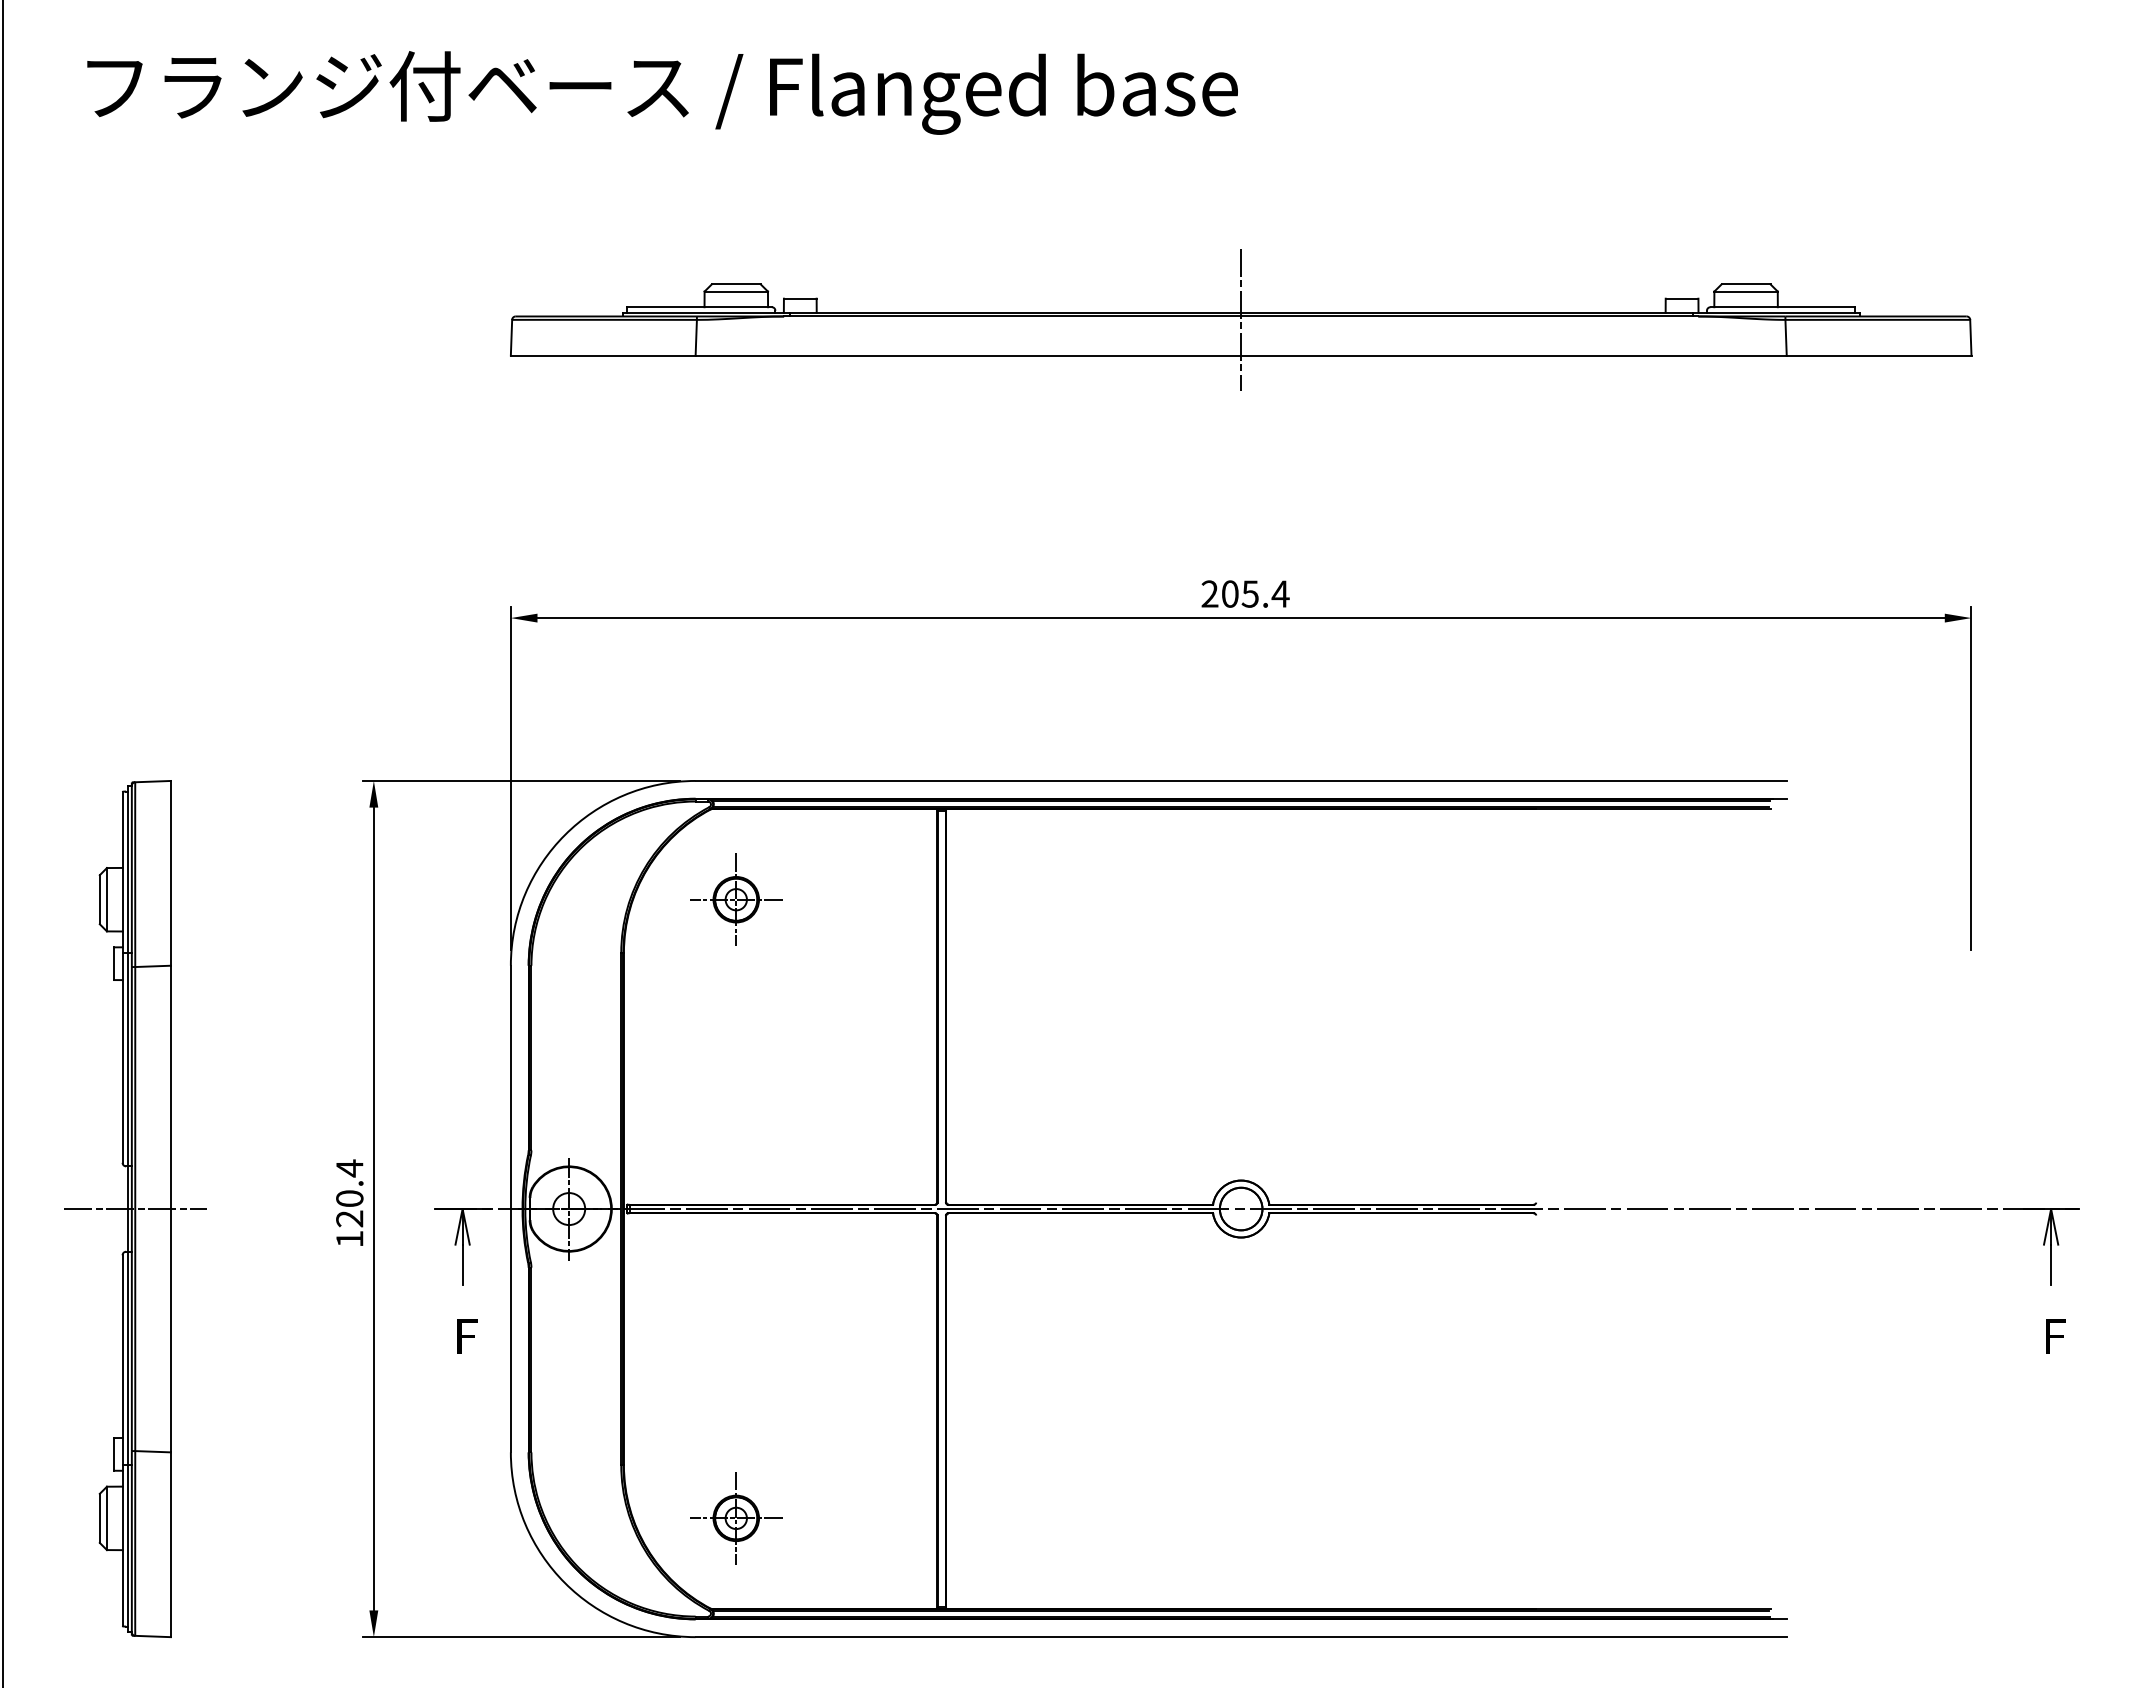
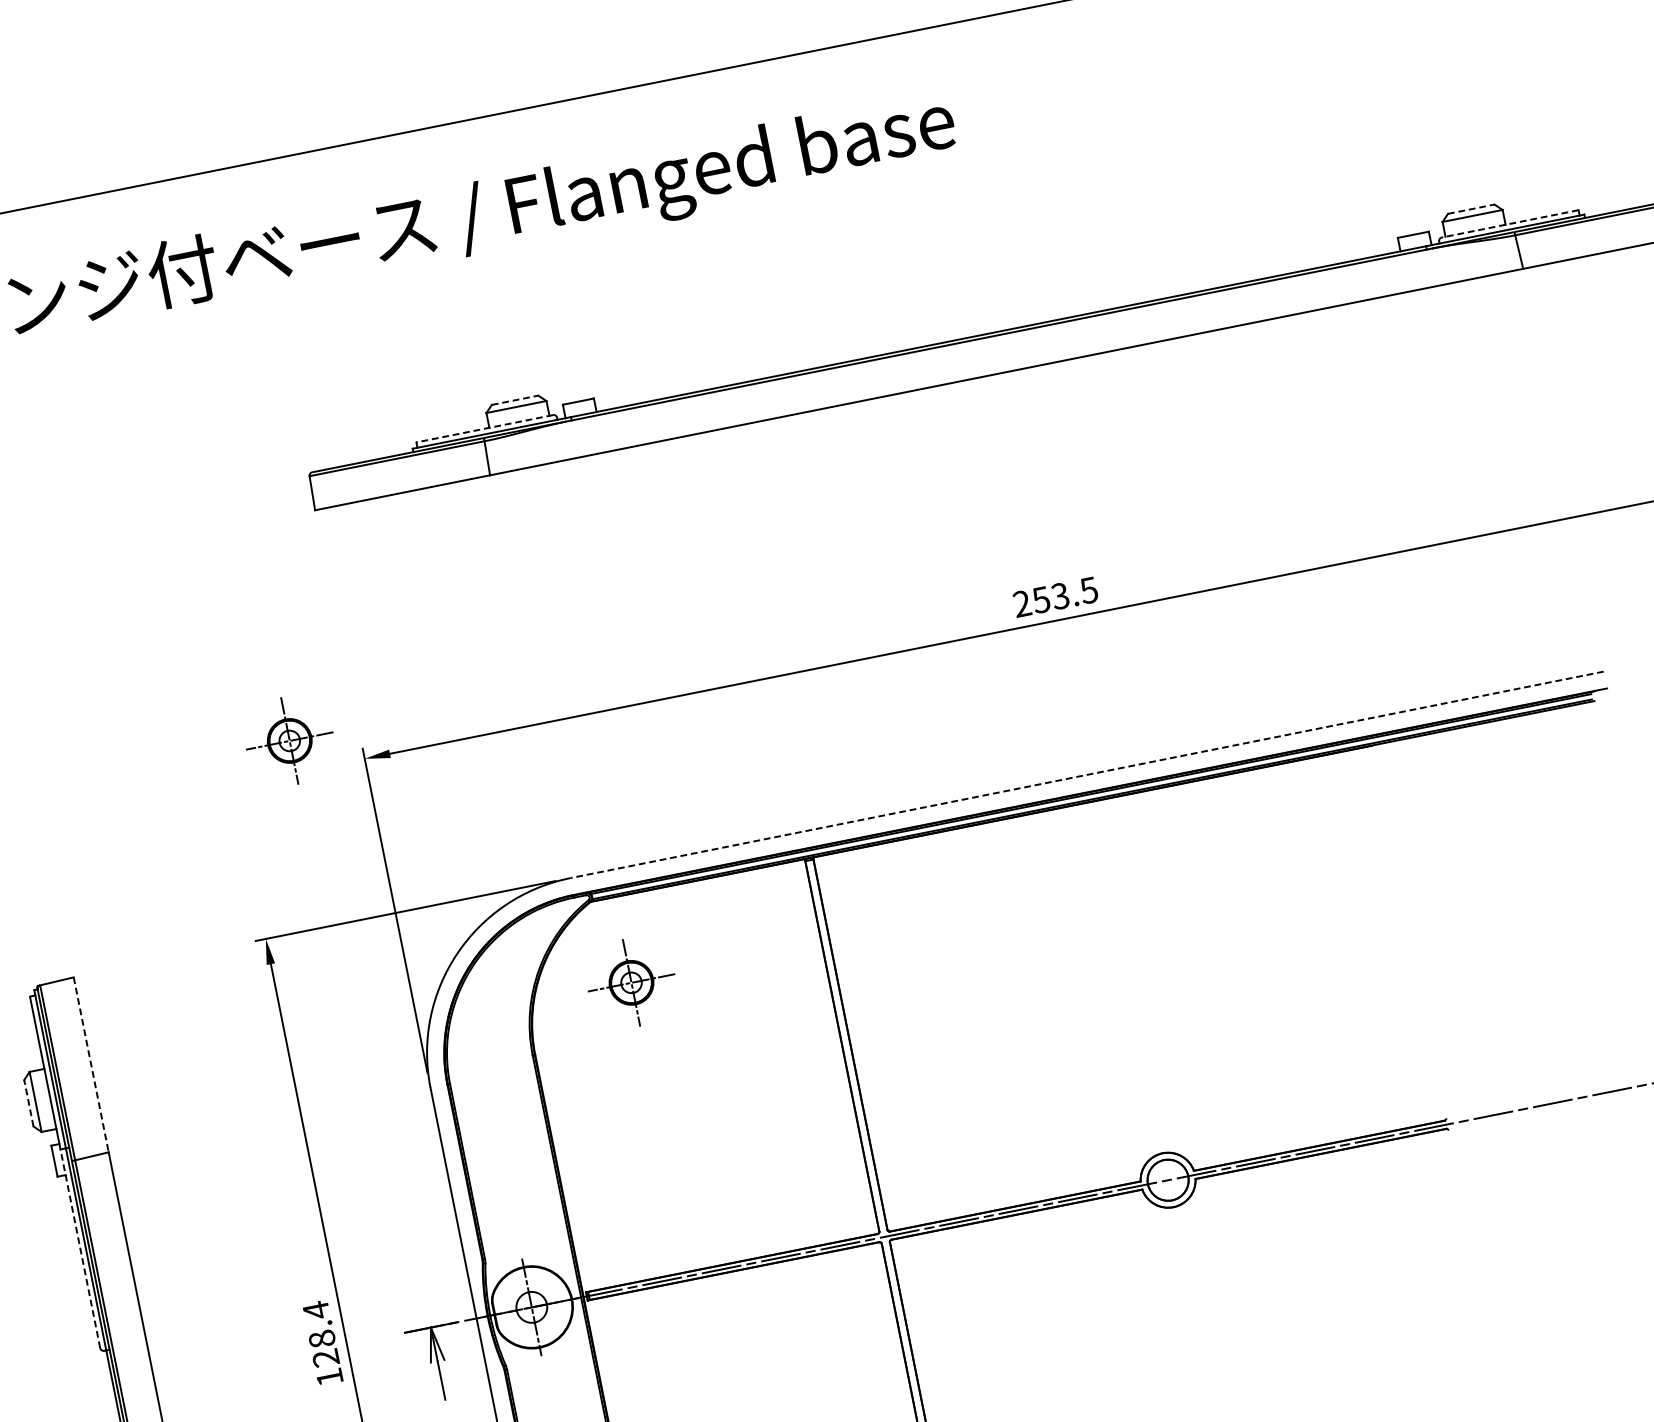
line: (736, 284) -> (515, 400), solid -> dashed
line: (1746, 284) -> (1471, 209), solid -> dashed
line: (699, 307) -> (484, 429), solid -> dashed
line: (1782, 307) -> (1510, 224), solid -> dashed
line: (1241, 319) -> (1000, 337), removed
part: (438, 584) -> (289, 740), added
text: (1255, 593) -> (1065, 594), 205.4 -> 253.5
line: (1241, 780) -> (1087, 774), solid -> dashed
line: (170, 873) -> (90, 1065), solid -> dashed
line: (99, 899) -> (28, 1103), solid -> dashed
line: (122, 1057) -> (80, 1248), solid -> dashed
text: (349, 1198) -> (321, 1338), 120.4 -> 128.4
line: (135, 1209) -> (121, 1389), removed

